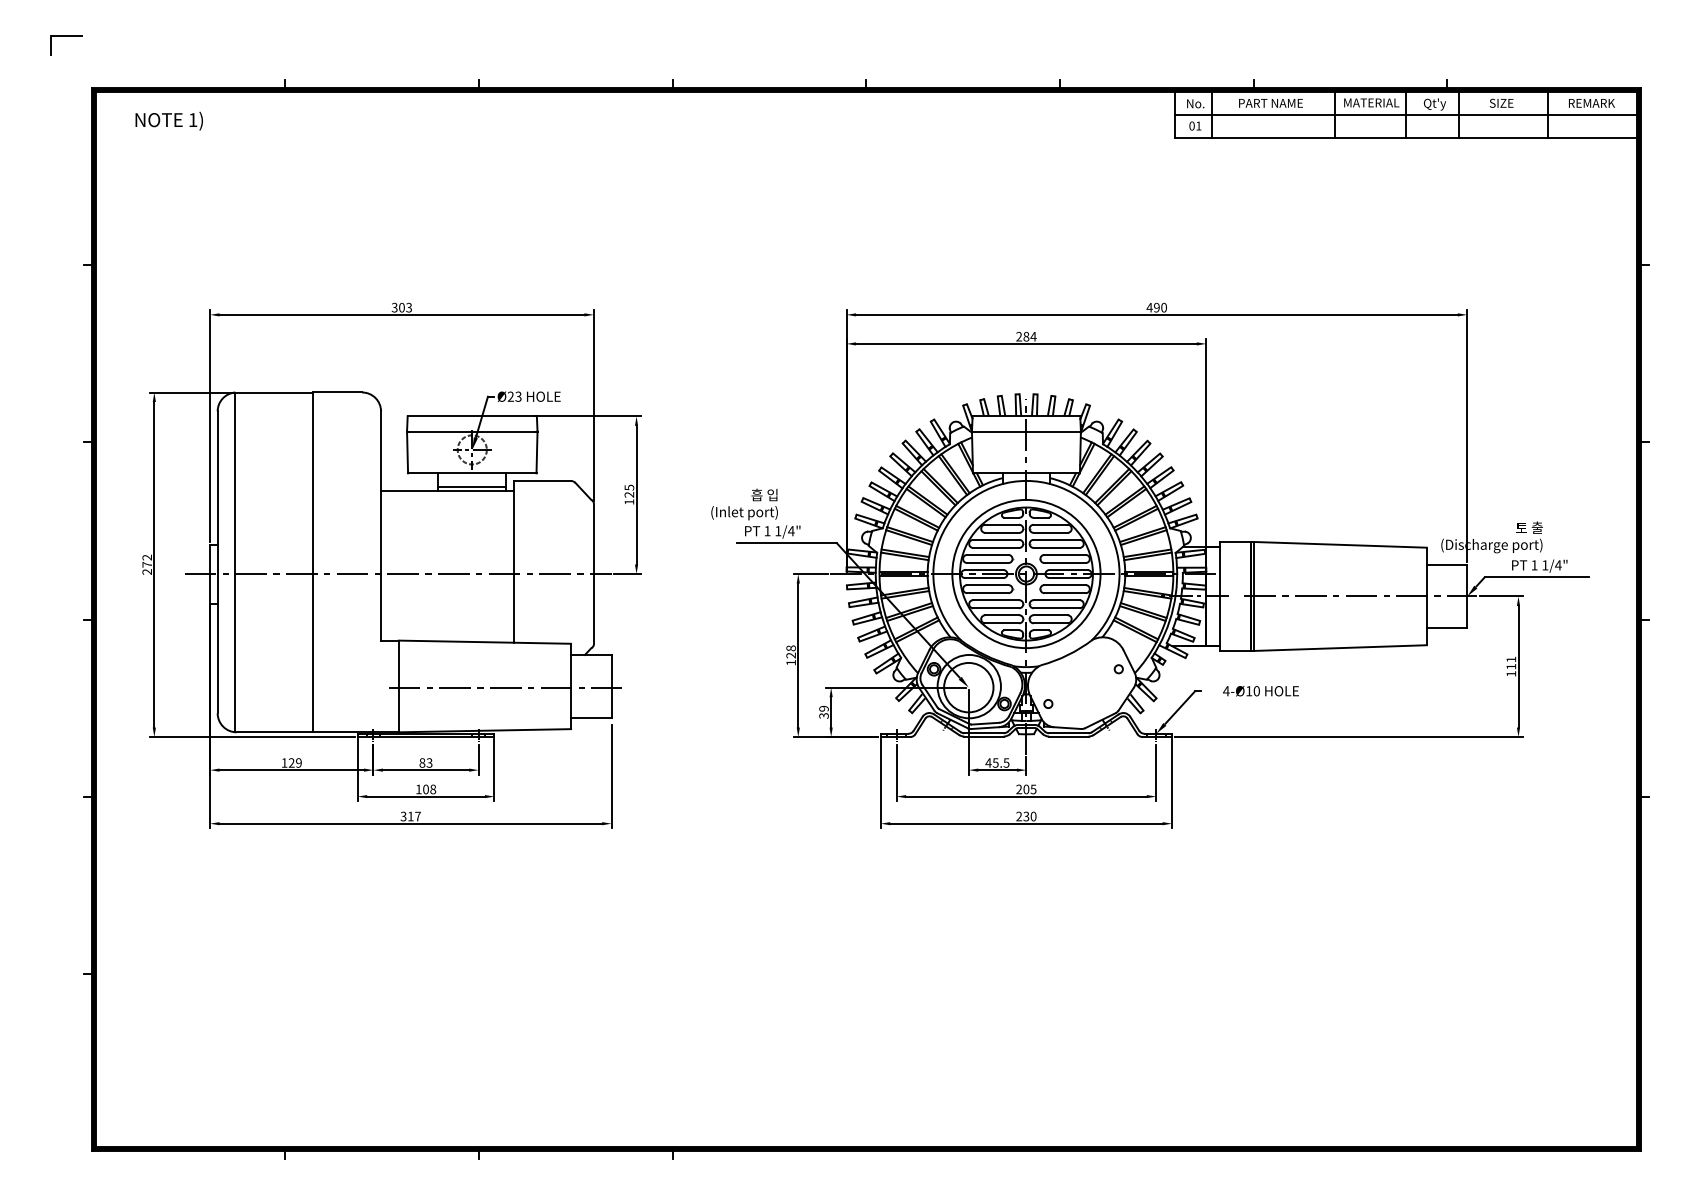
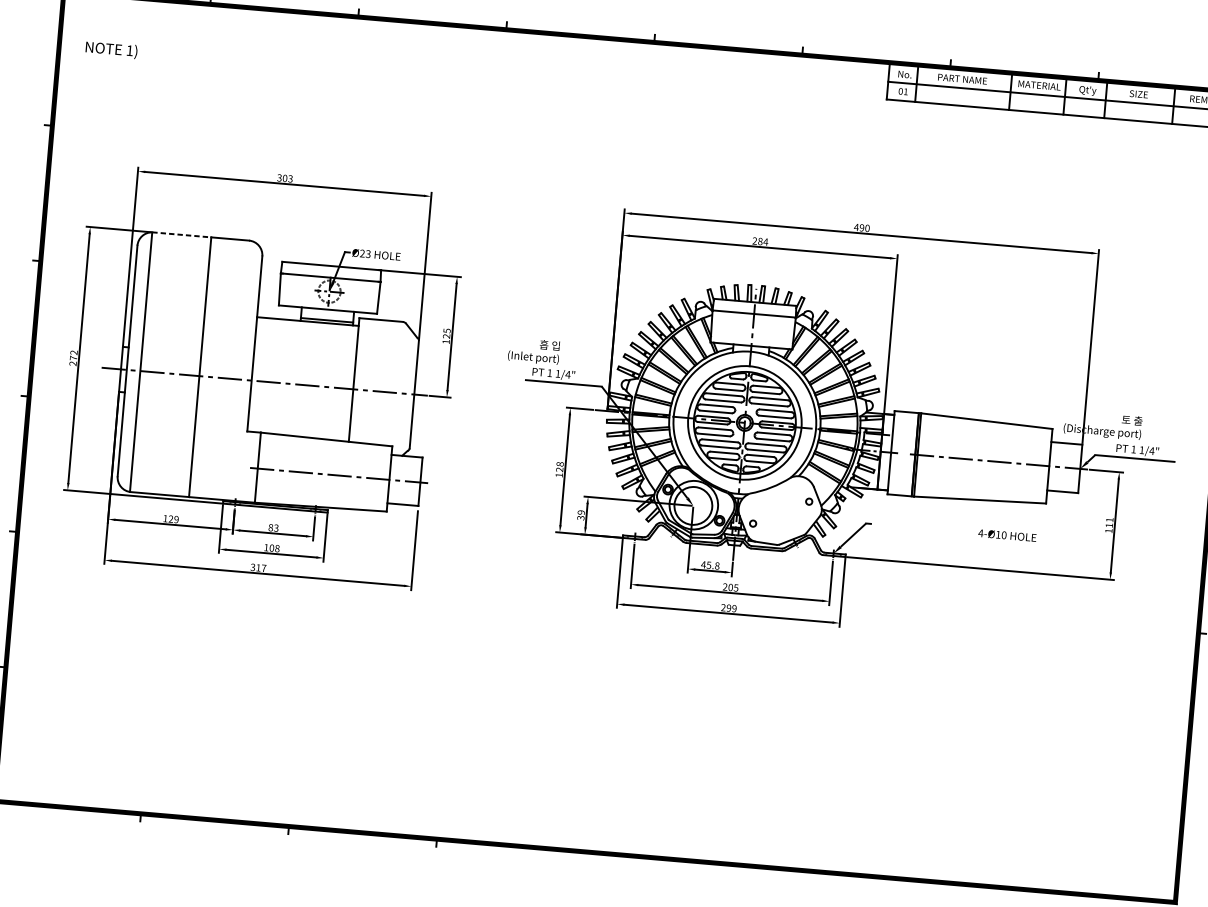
text: (168, 120) -> (111, 49), moved
line: (274, 392) -> (182, 234), solid -> dashed
text: (1260, 691) -> (1006, 535), moved
text: (1006, 762) -> (717, 565), 45.5 -> 45.8
text: (1029, 816) -> (731, 608), 230 -> 299

